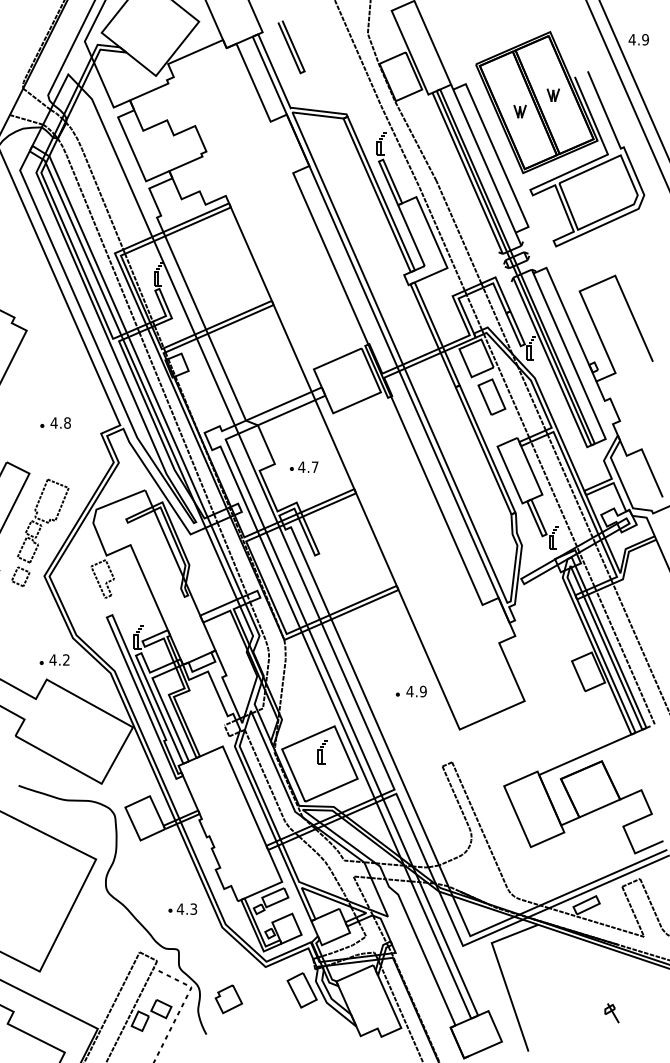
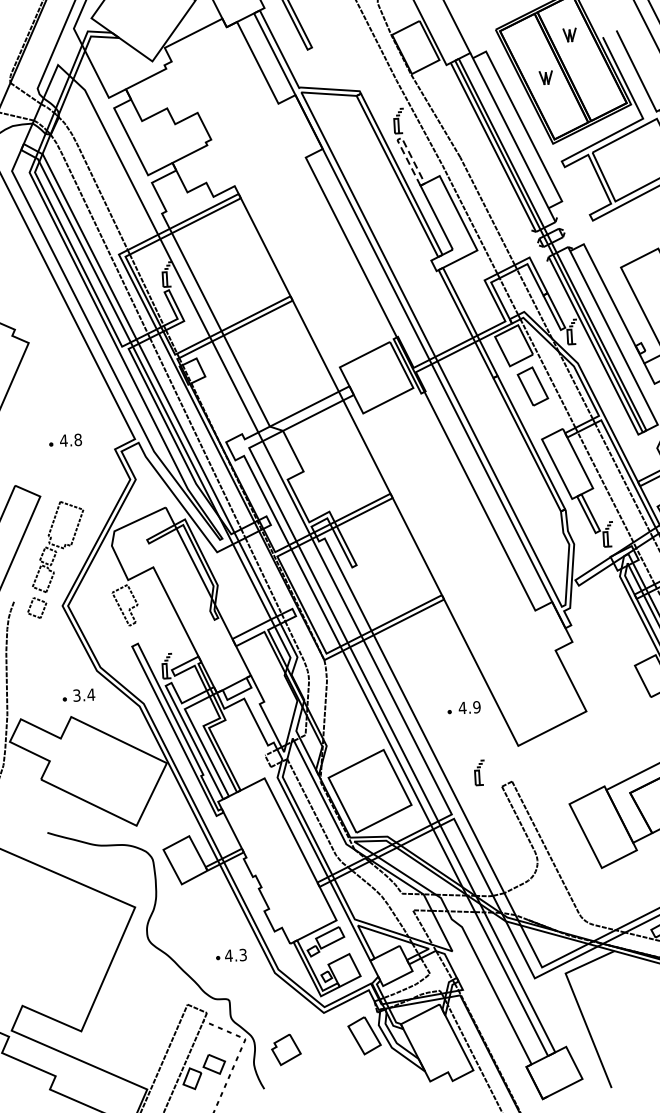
part: (553, 94) -> (569, 34), moved
line: (381, 160) -> (399, 138), solid -> dashed
part: (303, 466) -> (334, 472), removed
text: (59, 659) -> (83, 694), 4.2 -> 3.4
part: (322, 752) -> (479, 772), moved

